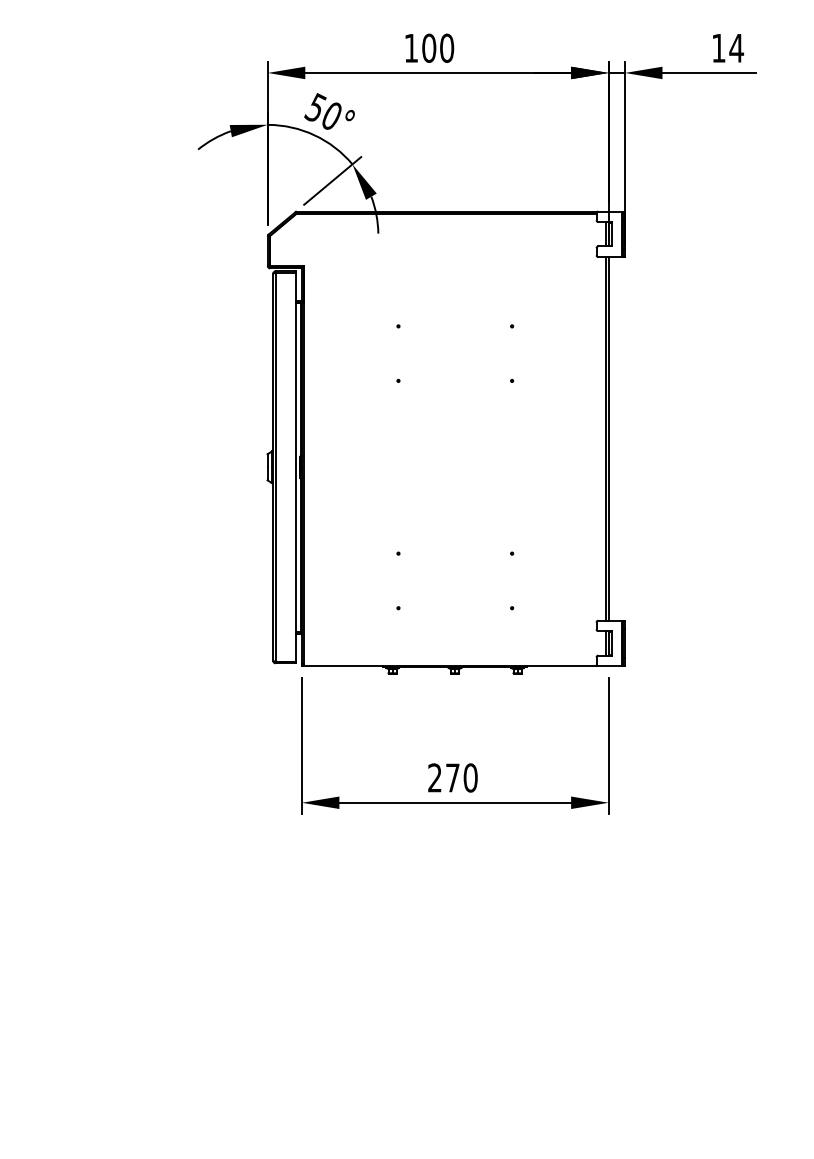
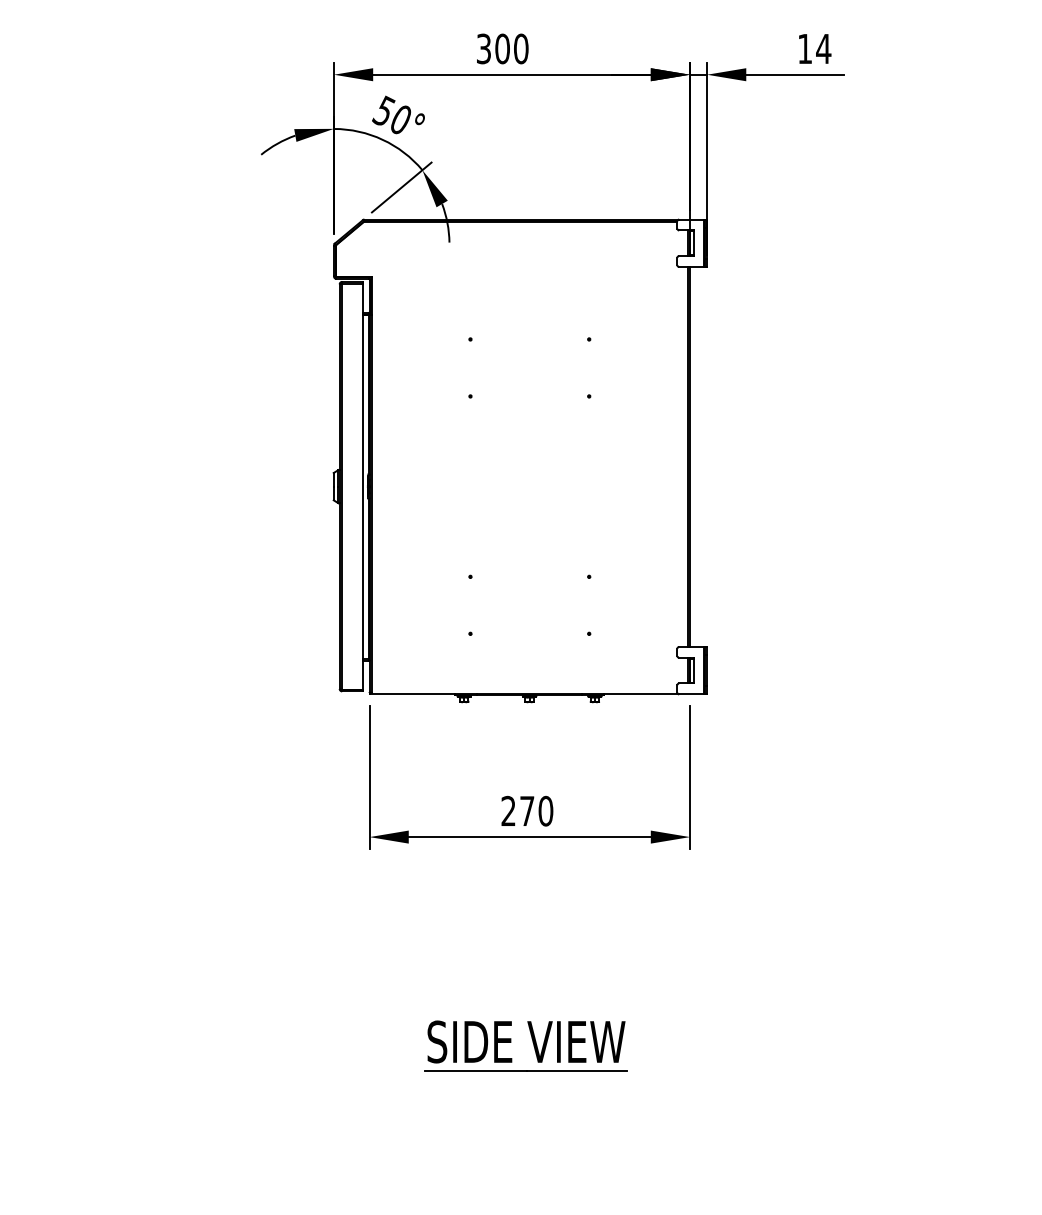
text: (410, 47) -> (483, 48), 100 -> 300
part: (457, 999) -> (532, 1042), added

